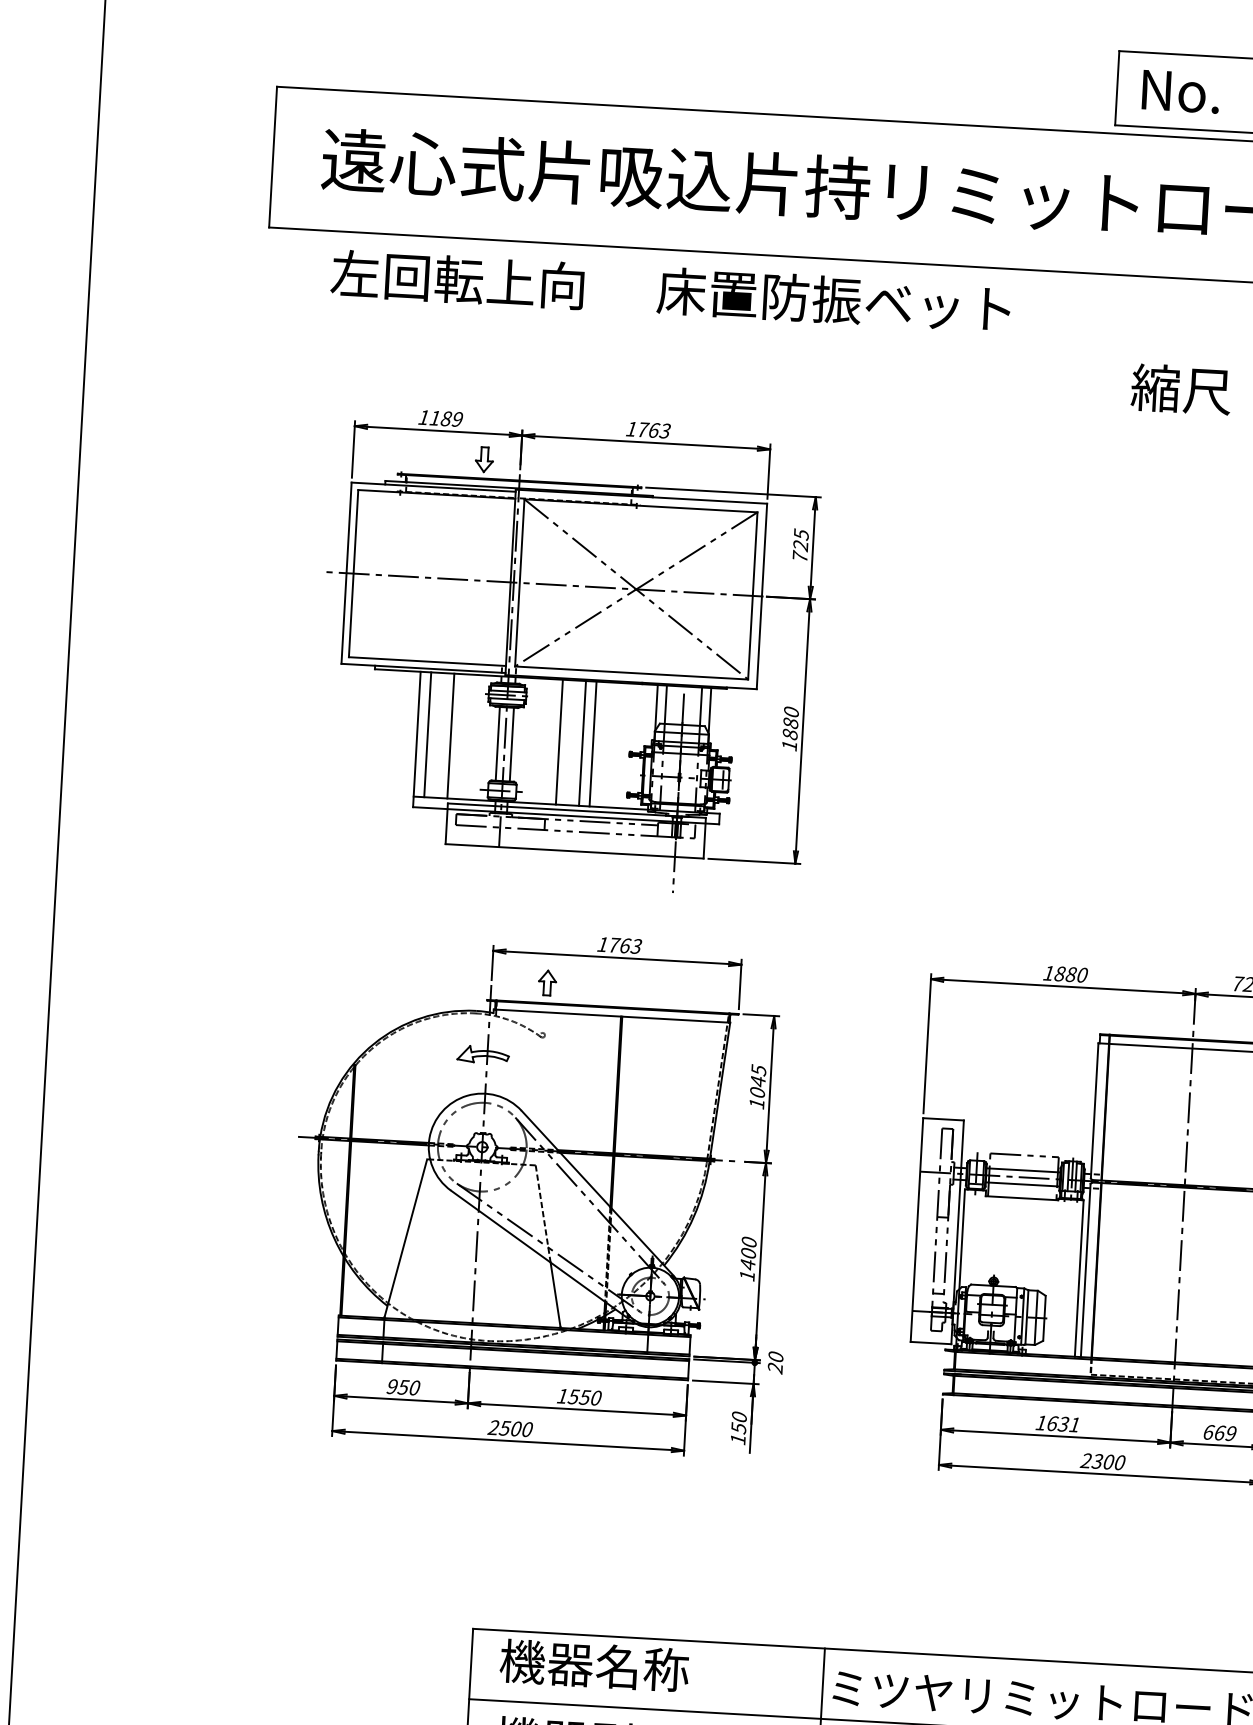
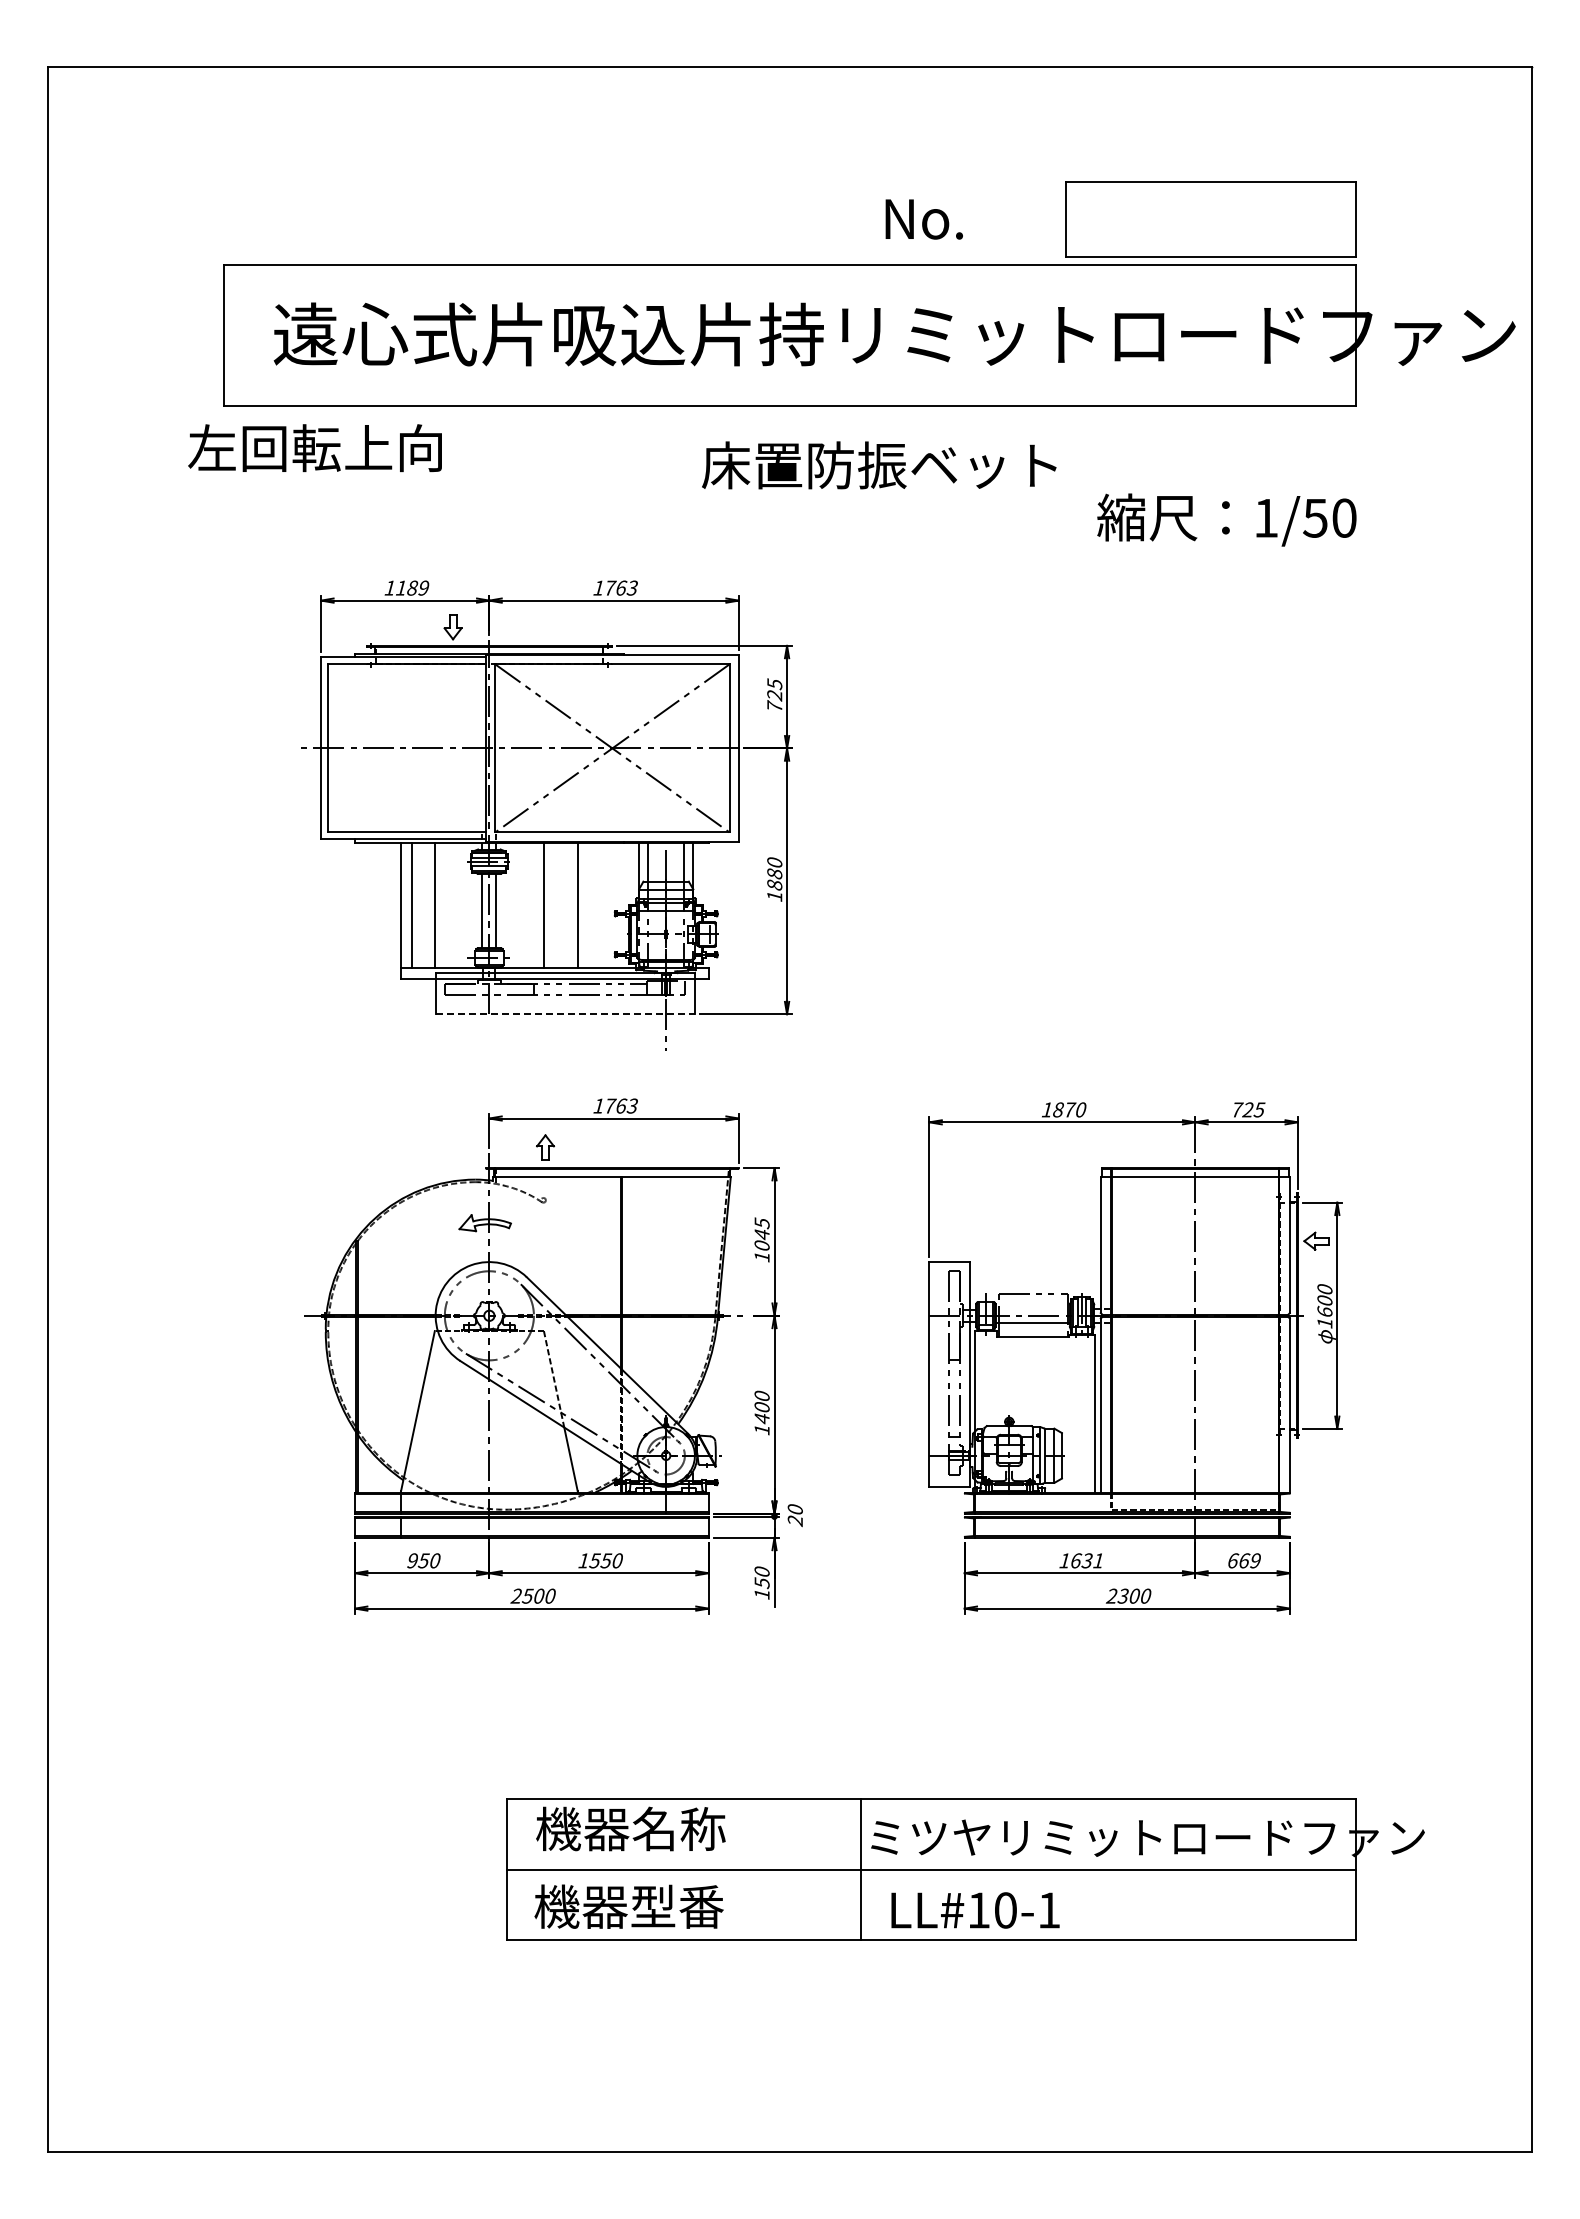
text: (1180, 91) -> (923, 219), moved
text: (457, 280) -> (314, 448), moved
text: (834, 300) -> (879, 465), moved
line: (582, 743) -> (567, 905), removed
line: (574, 851) -> (565, 1014), solid -> dashed
text: (1072, 974) -> (1070, 1109), 1880 -> 1870
line: (1023, 1170) -> (1032, 1308), removed

